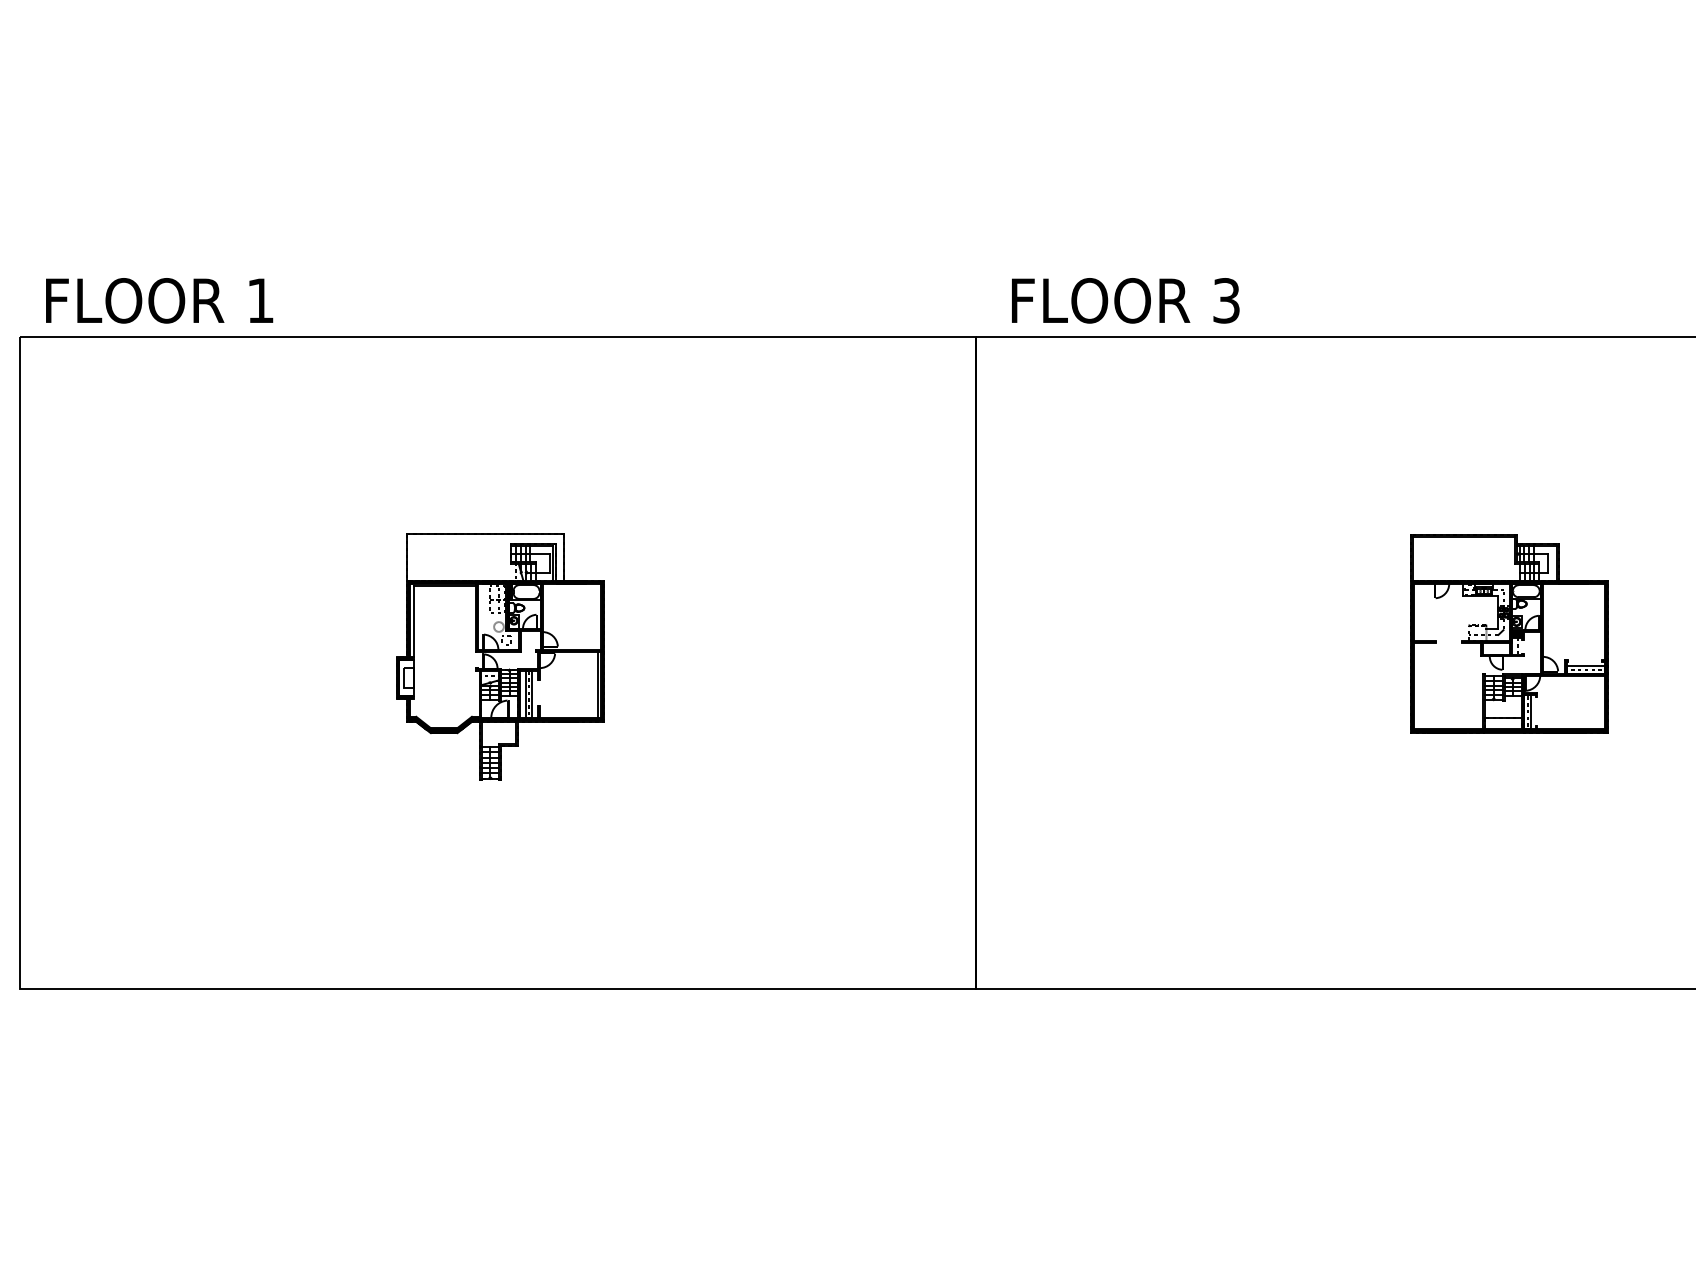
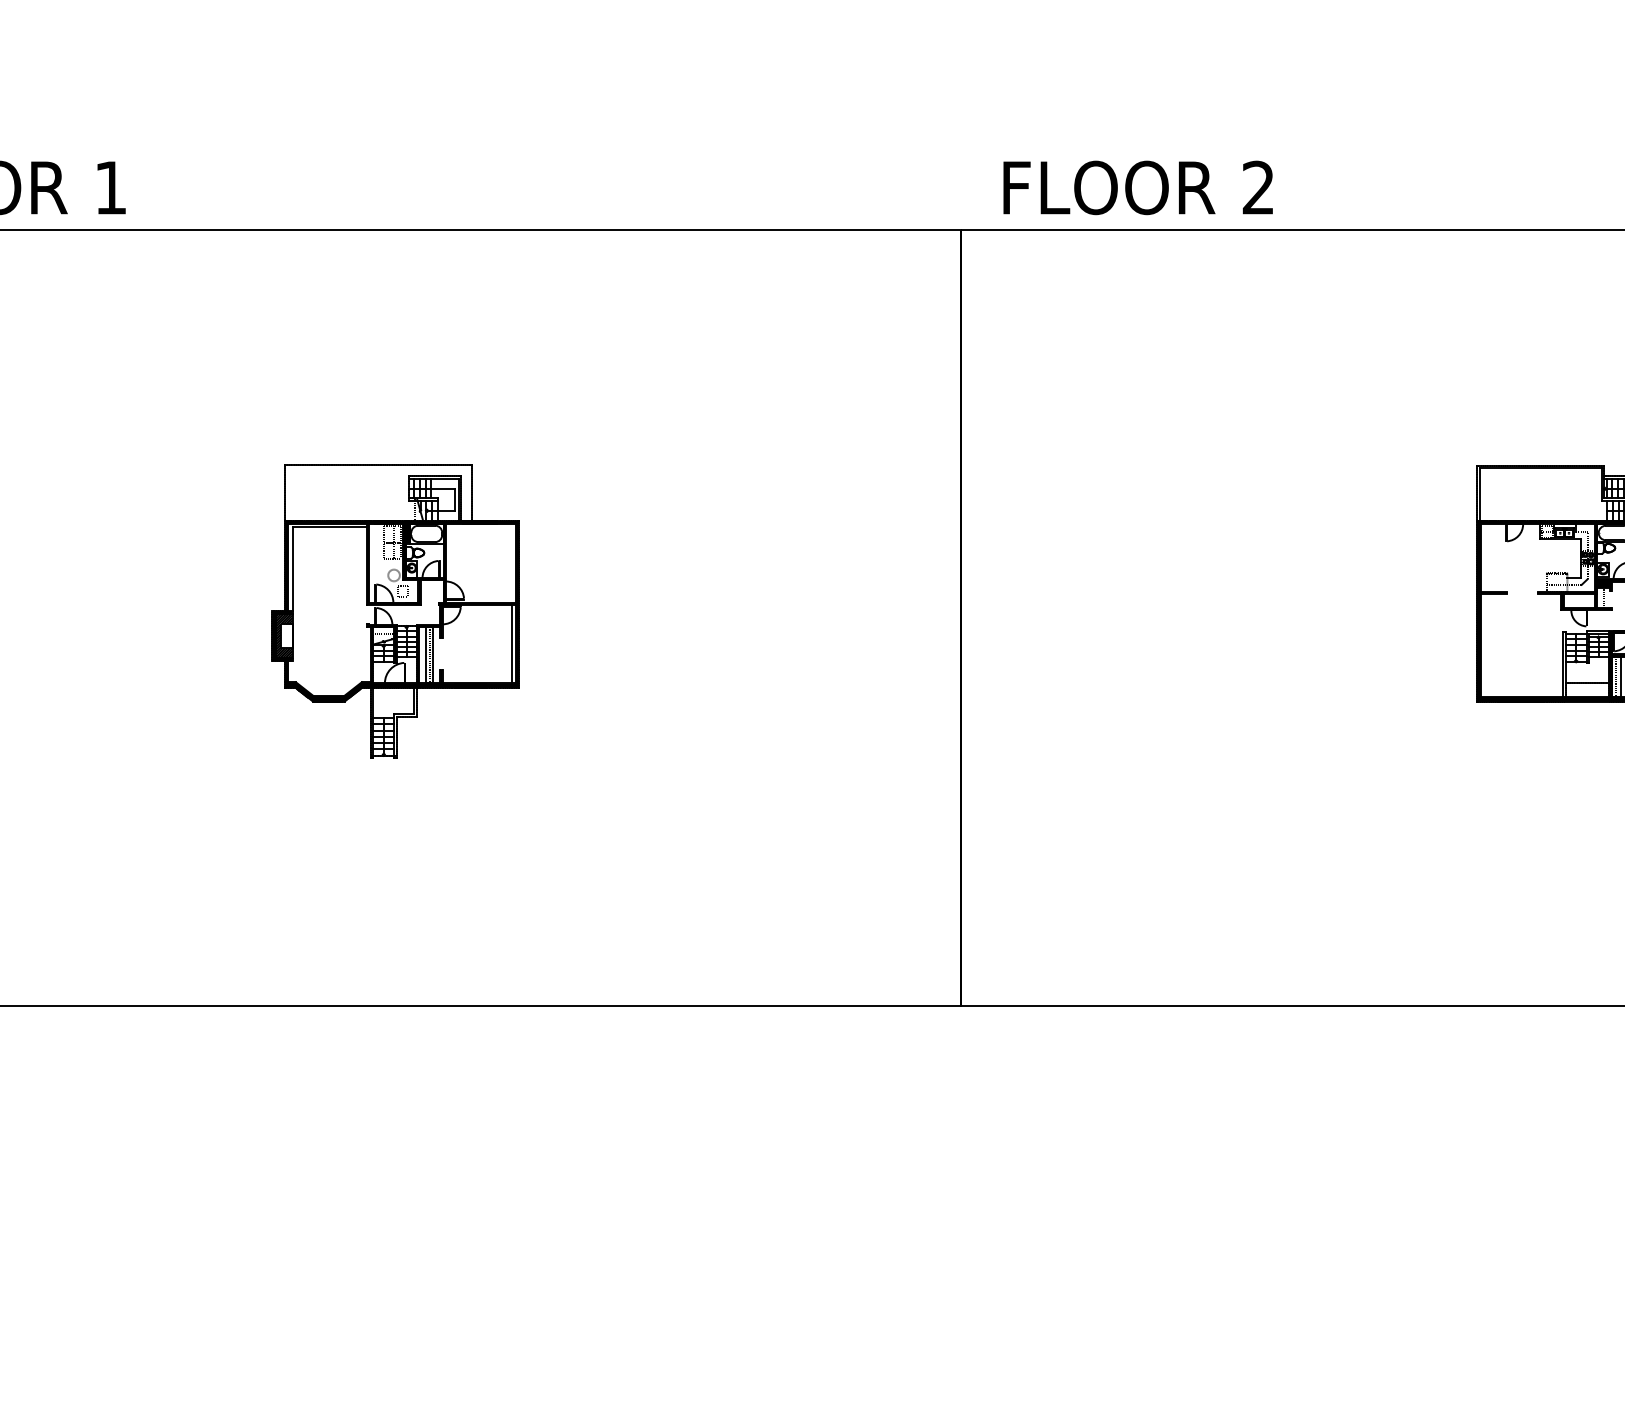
text: (1226, 300) -> (1258, 187), 3 -> 2
hatch: (406, 677) -> (284, 635), added

